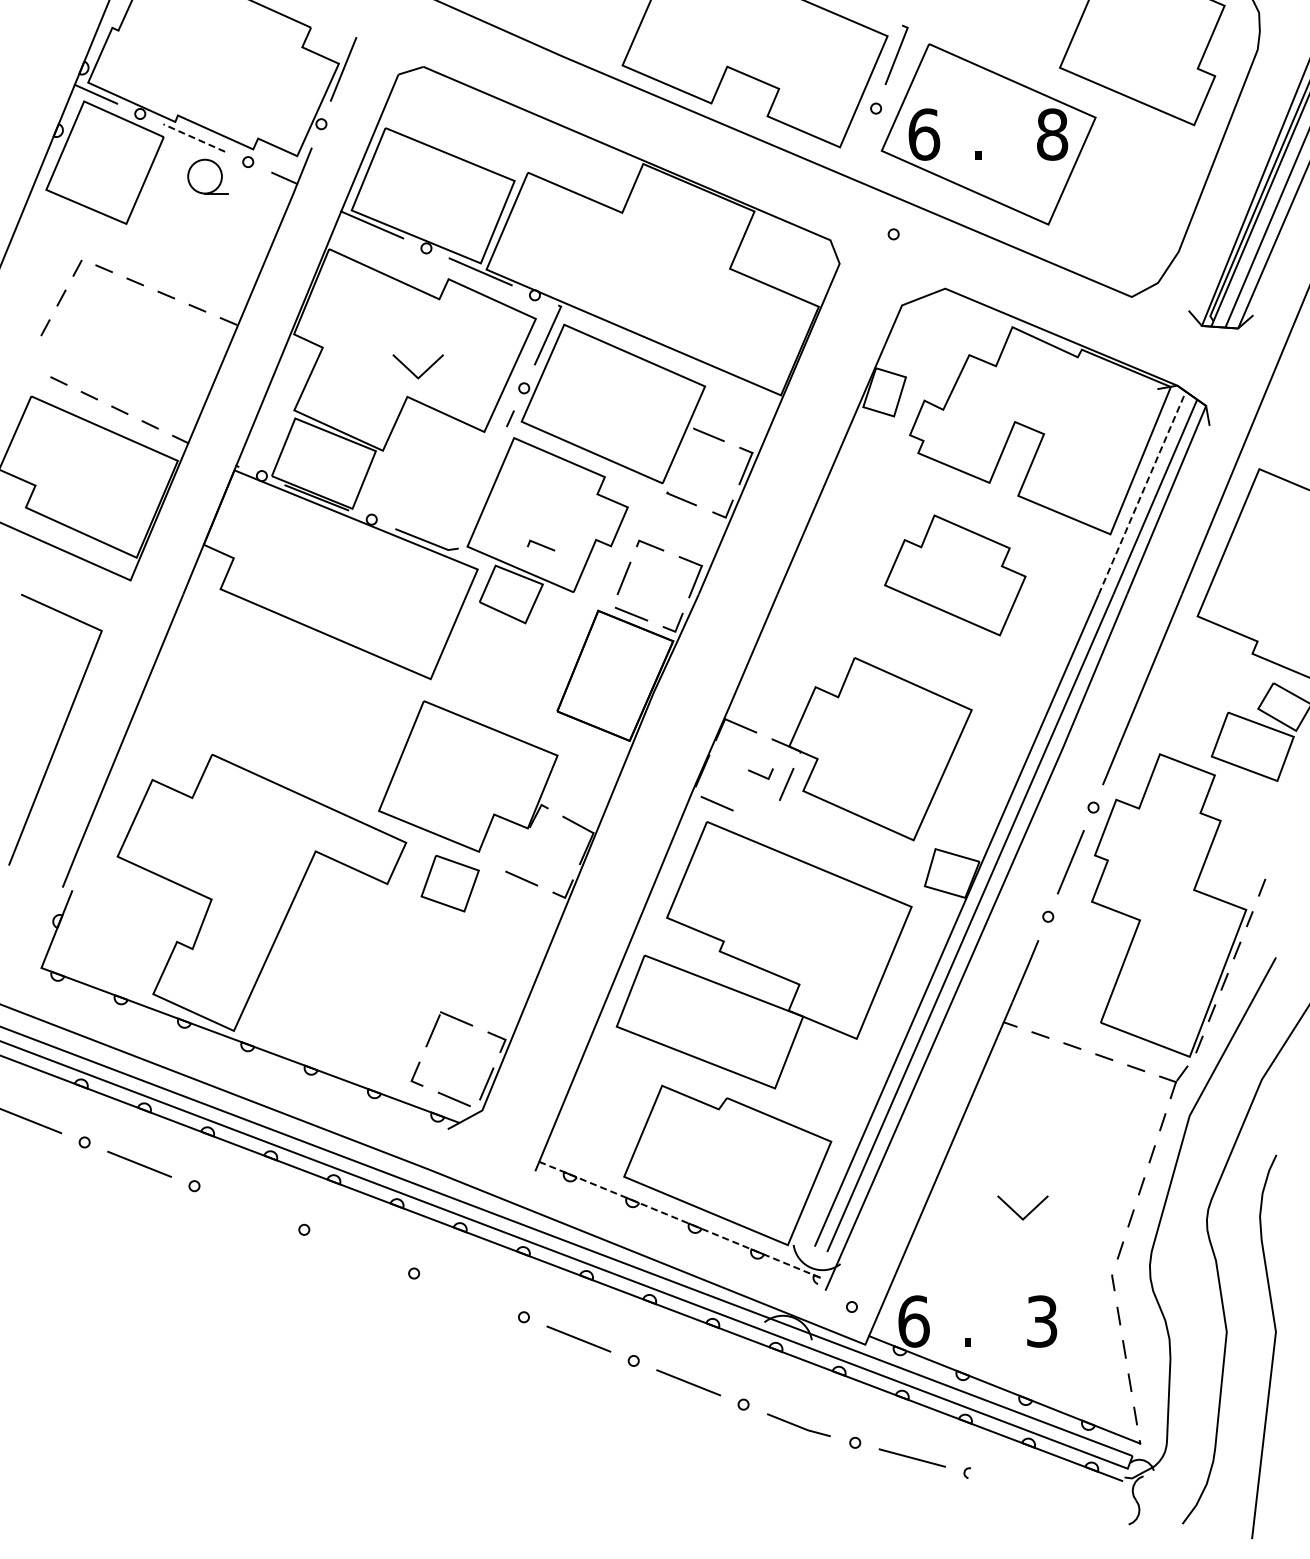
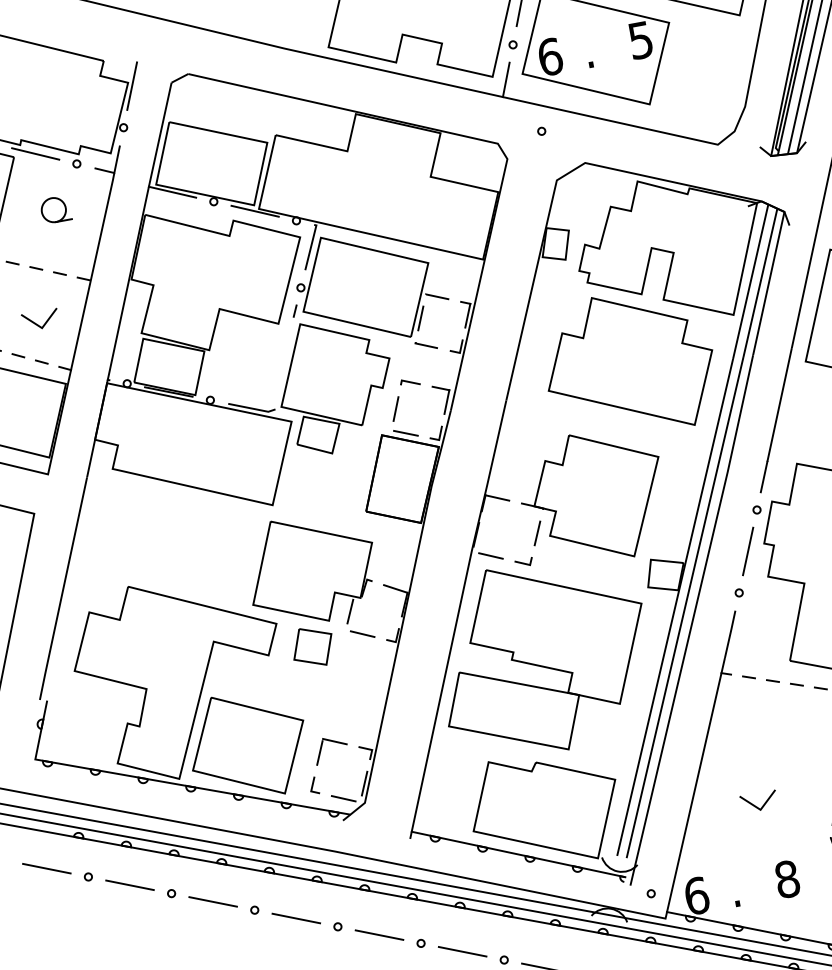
text: (1052, 134) -> (640, 40), 8 -> 5
line: (194, 138) -> (35, 154), dashed -> solid
line: (857, 154) -> (505, 79), added
part: (207, 176) -> (55, 209), moved
line: (412, 371) -> (37, 323), moved
line: (680, 460) -> (420, 318), added
line: (1142, 492) -> (750, 281), dashed -> solid
line: (541, 545) -> (333, 396), removed
part: (955, 575) -> (629, 364), size x1.67
line: (760, 774) -> (523, 562), moved
line: (510, 844) -> (350, 611), added
part: (336, 1002) -> (248, 745), added
line: (249, 1207) -> (213, 901), added
line: (680, 1220) -> (519, 854), dashed -> solid
line: (358, 1251) -> (295, 918), added
line: (468, 1294) -> (378, 934), added
text: (1041, 1321) -> (786, 879), 3 -> 8

